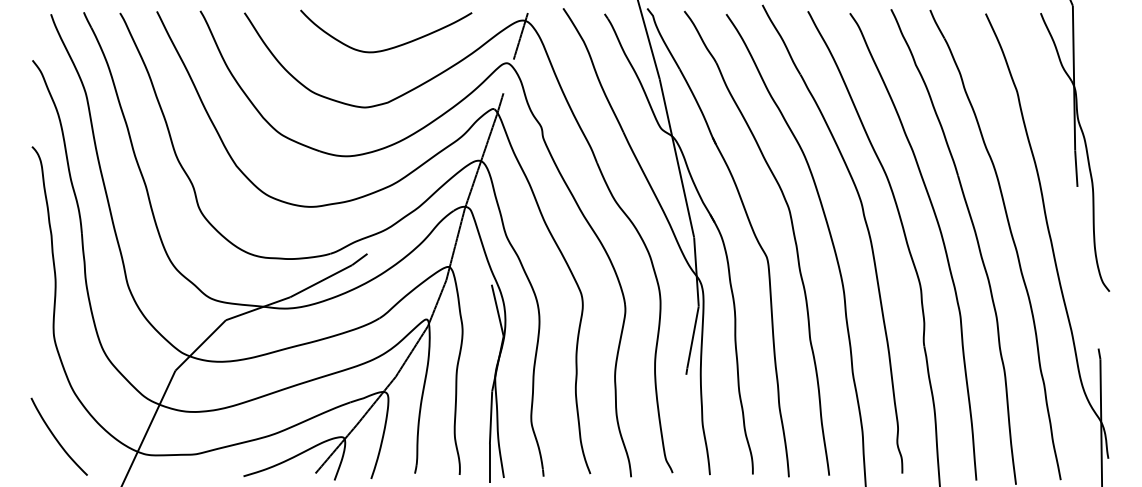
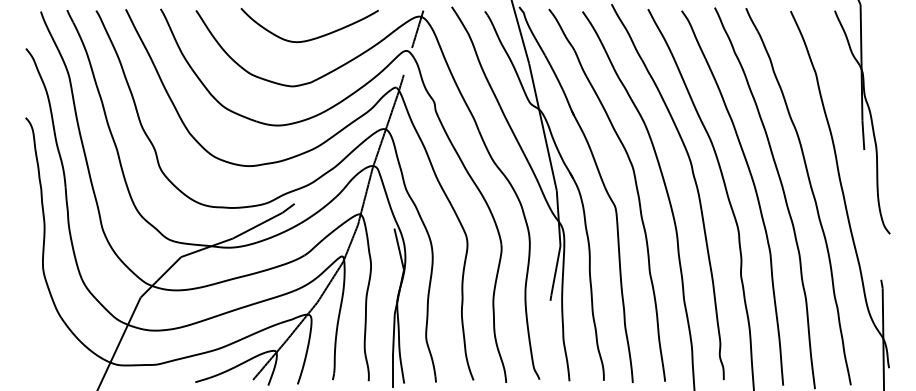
curve: (56, 437) -> (45, 351), removed

